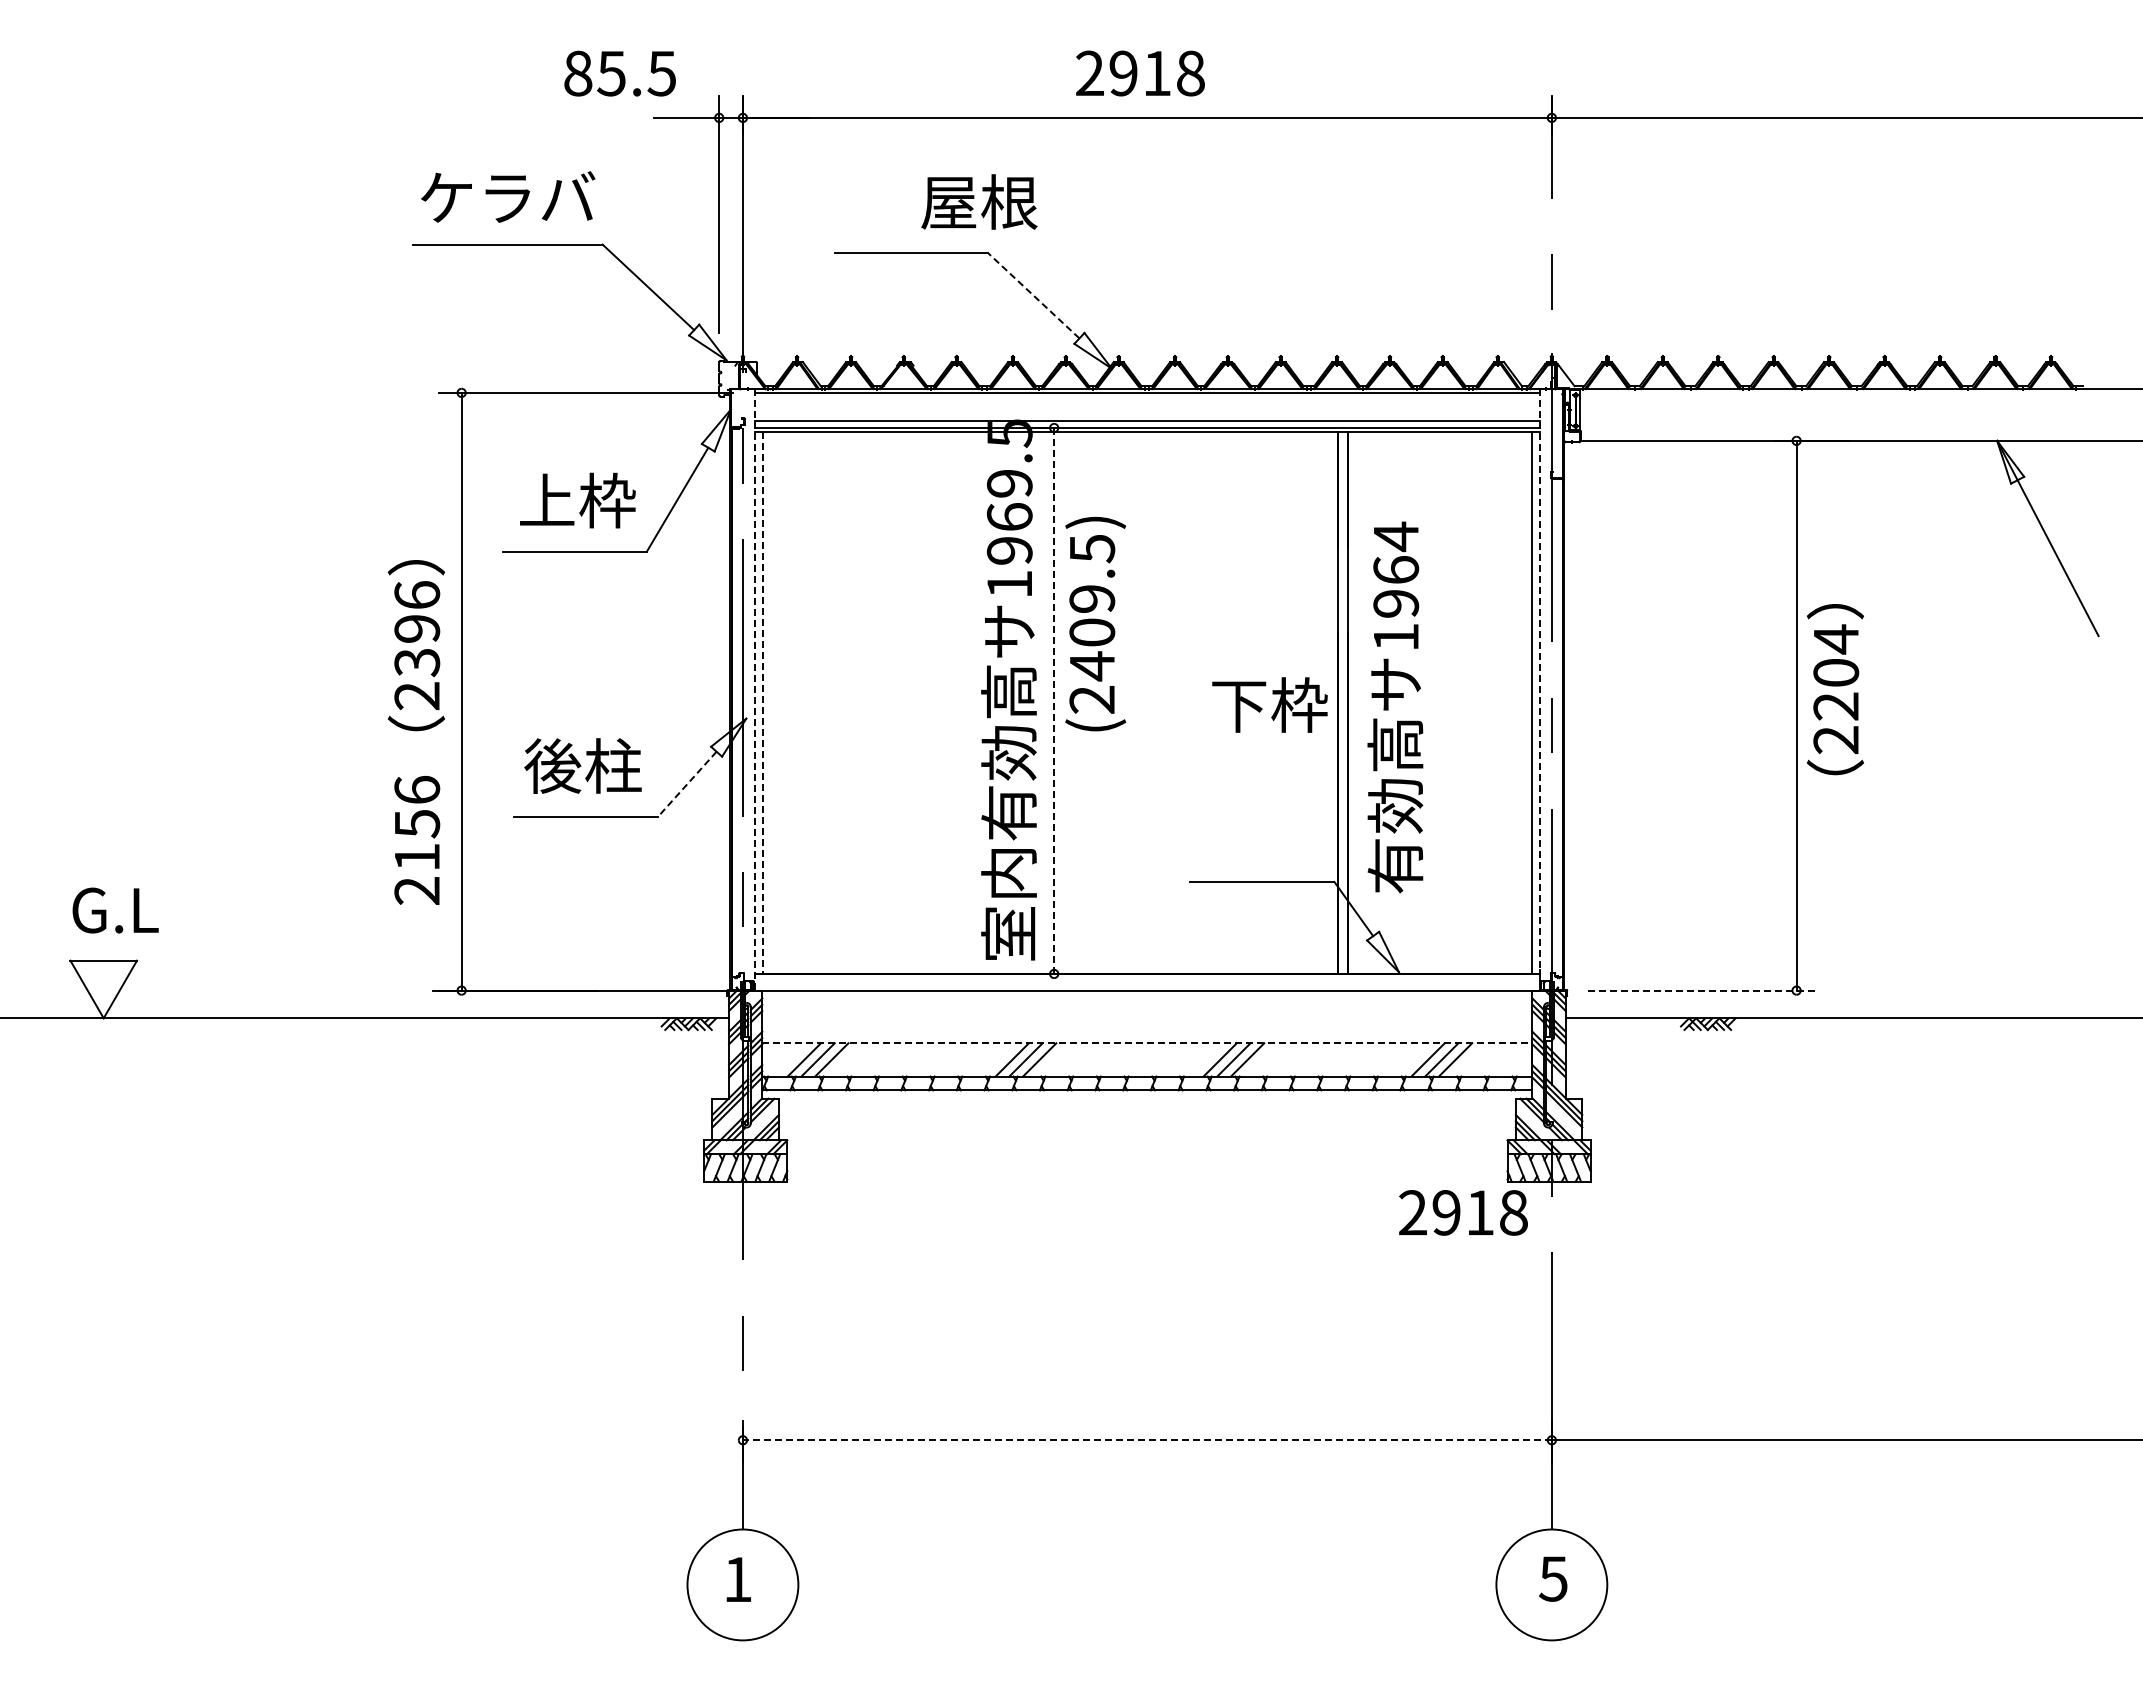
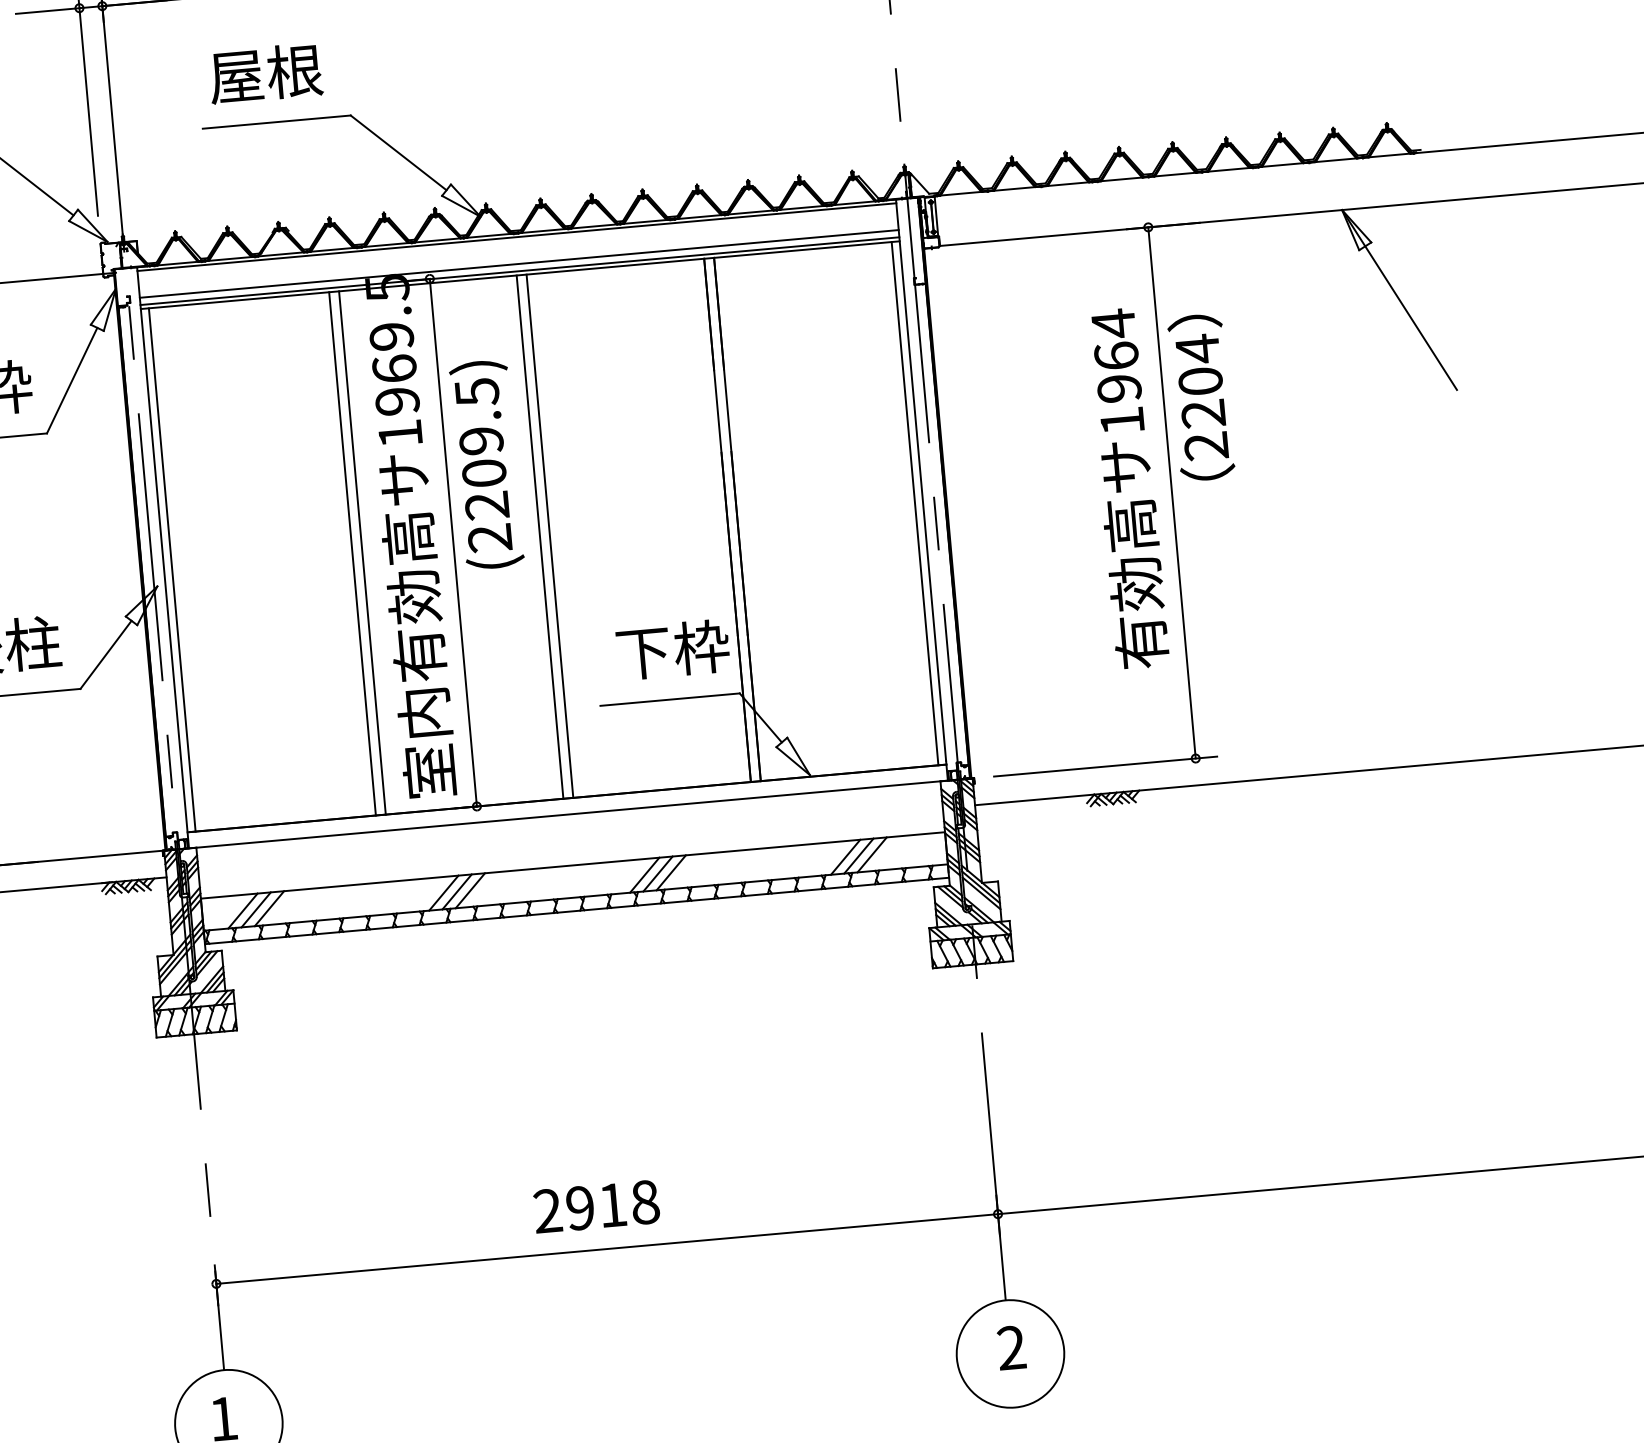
text: (979, 201) -> (265, 72), moved
line: (1033, 295) -> (398, 152), dashed -> solid
text: (1091, 666) -> (486, 506), (2409.5) -> (2209.5)
line: (1540, 680) -> (921, 480), dashed -> solid
line: (754, 689) -> (162, 557), dashed -> solid
text: (1835, 689) -> (1201, 397), moved
line: (1054, 700) -> (453, 542), dashed -> solid
line: (949, 702) -> (352, 553), added
line: (959, 702) -> (362, 552), added
line: (1143, 702) -> (539, 536), added
line: (1153, 702) -> (549, 535), added
line: (763, 703) -> (172, 570), dashed -> solid
text: (1269, 704) -> (672, 649), moved
text: (1395, 707) -> (1127, 488), moved
line: (687, 784) -> (106, 655), dashed -> solid
line: (1703, 990) -> (1105, 766), dashed -> solid
line: (1147, 1043) -> (573, 865), dashed -> solid
text: (1463, 1212) -> (596, 1206), moved
line: (1146, 1440) -> (606, 1249), dashed -> solid
text: (1553, 1578) -> (1011, 1347), 5 -> 2

